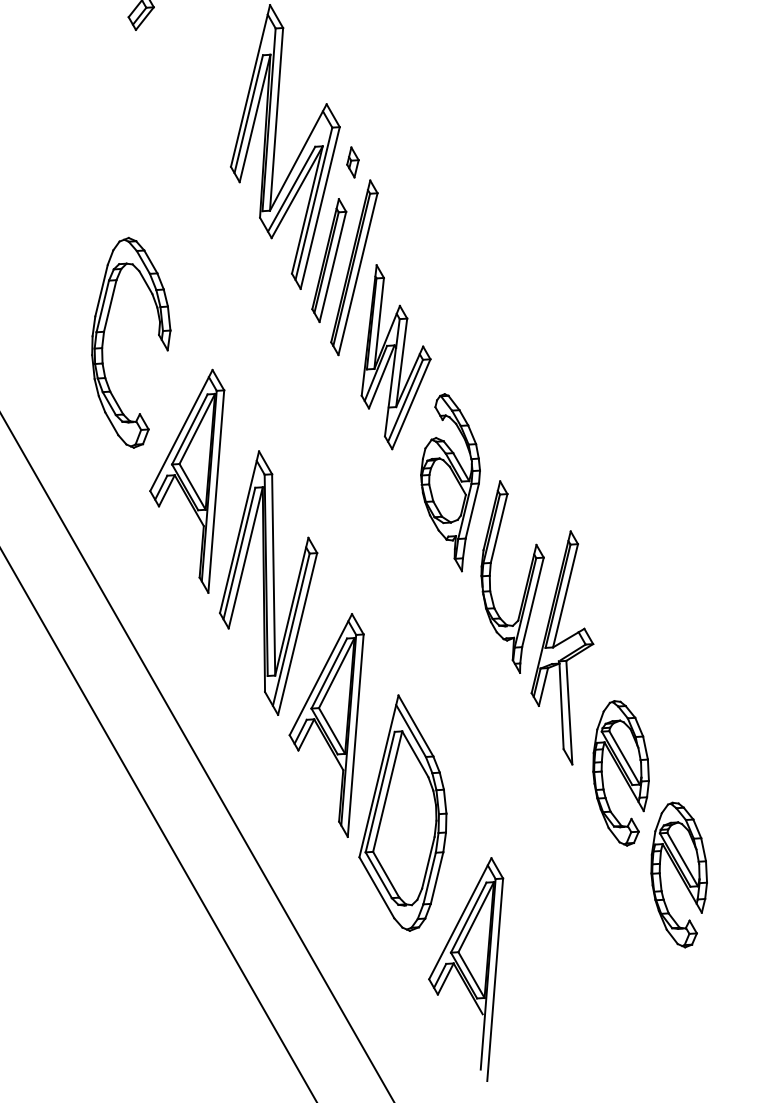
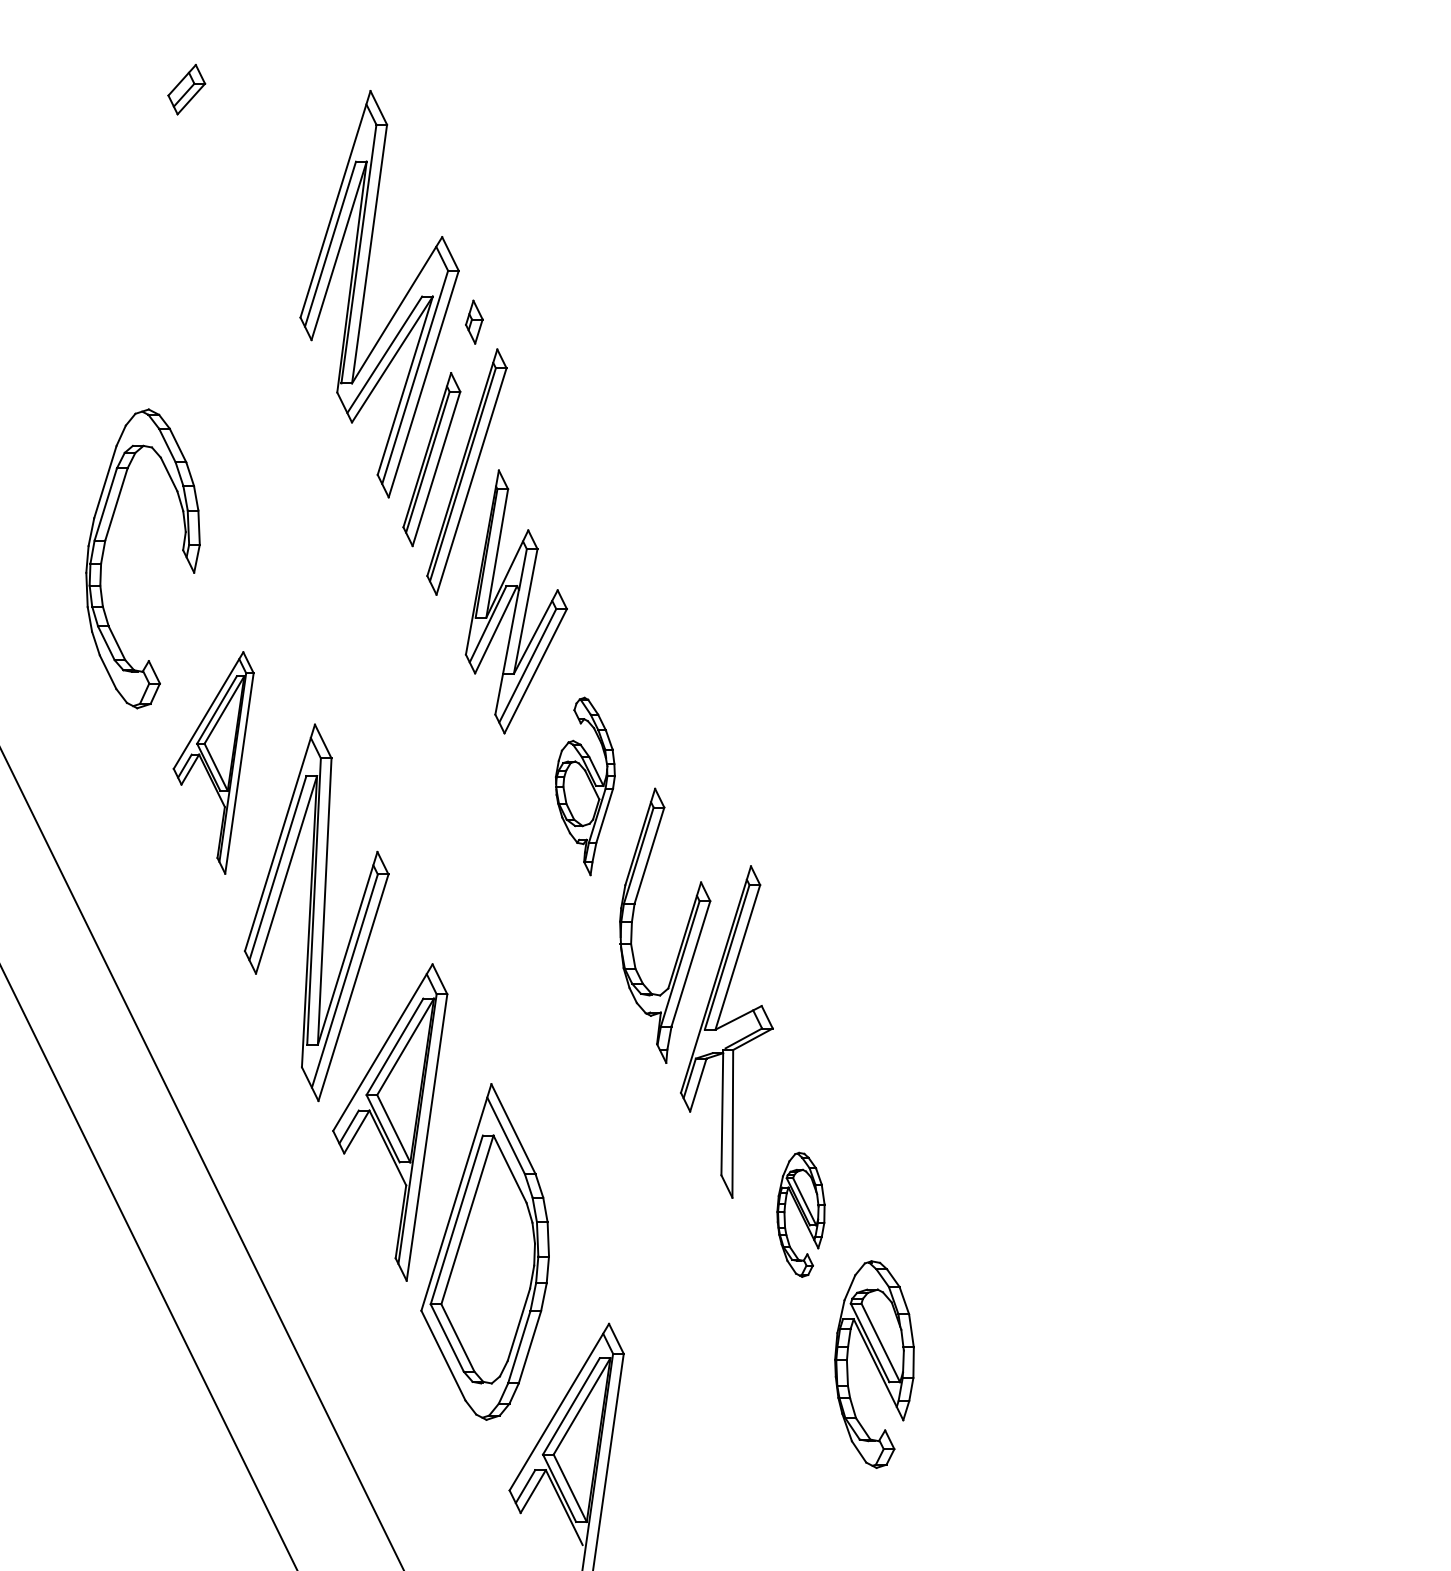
part: (189, 482) -> (213, 762), size x0.7
part: (451, 482) -> (585, 786), size x0.7
part: (620, 773) -> (800, 1214), size x0.6

